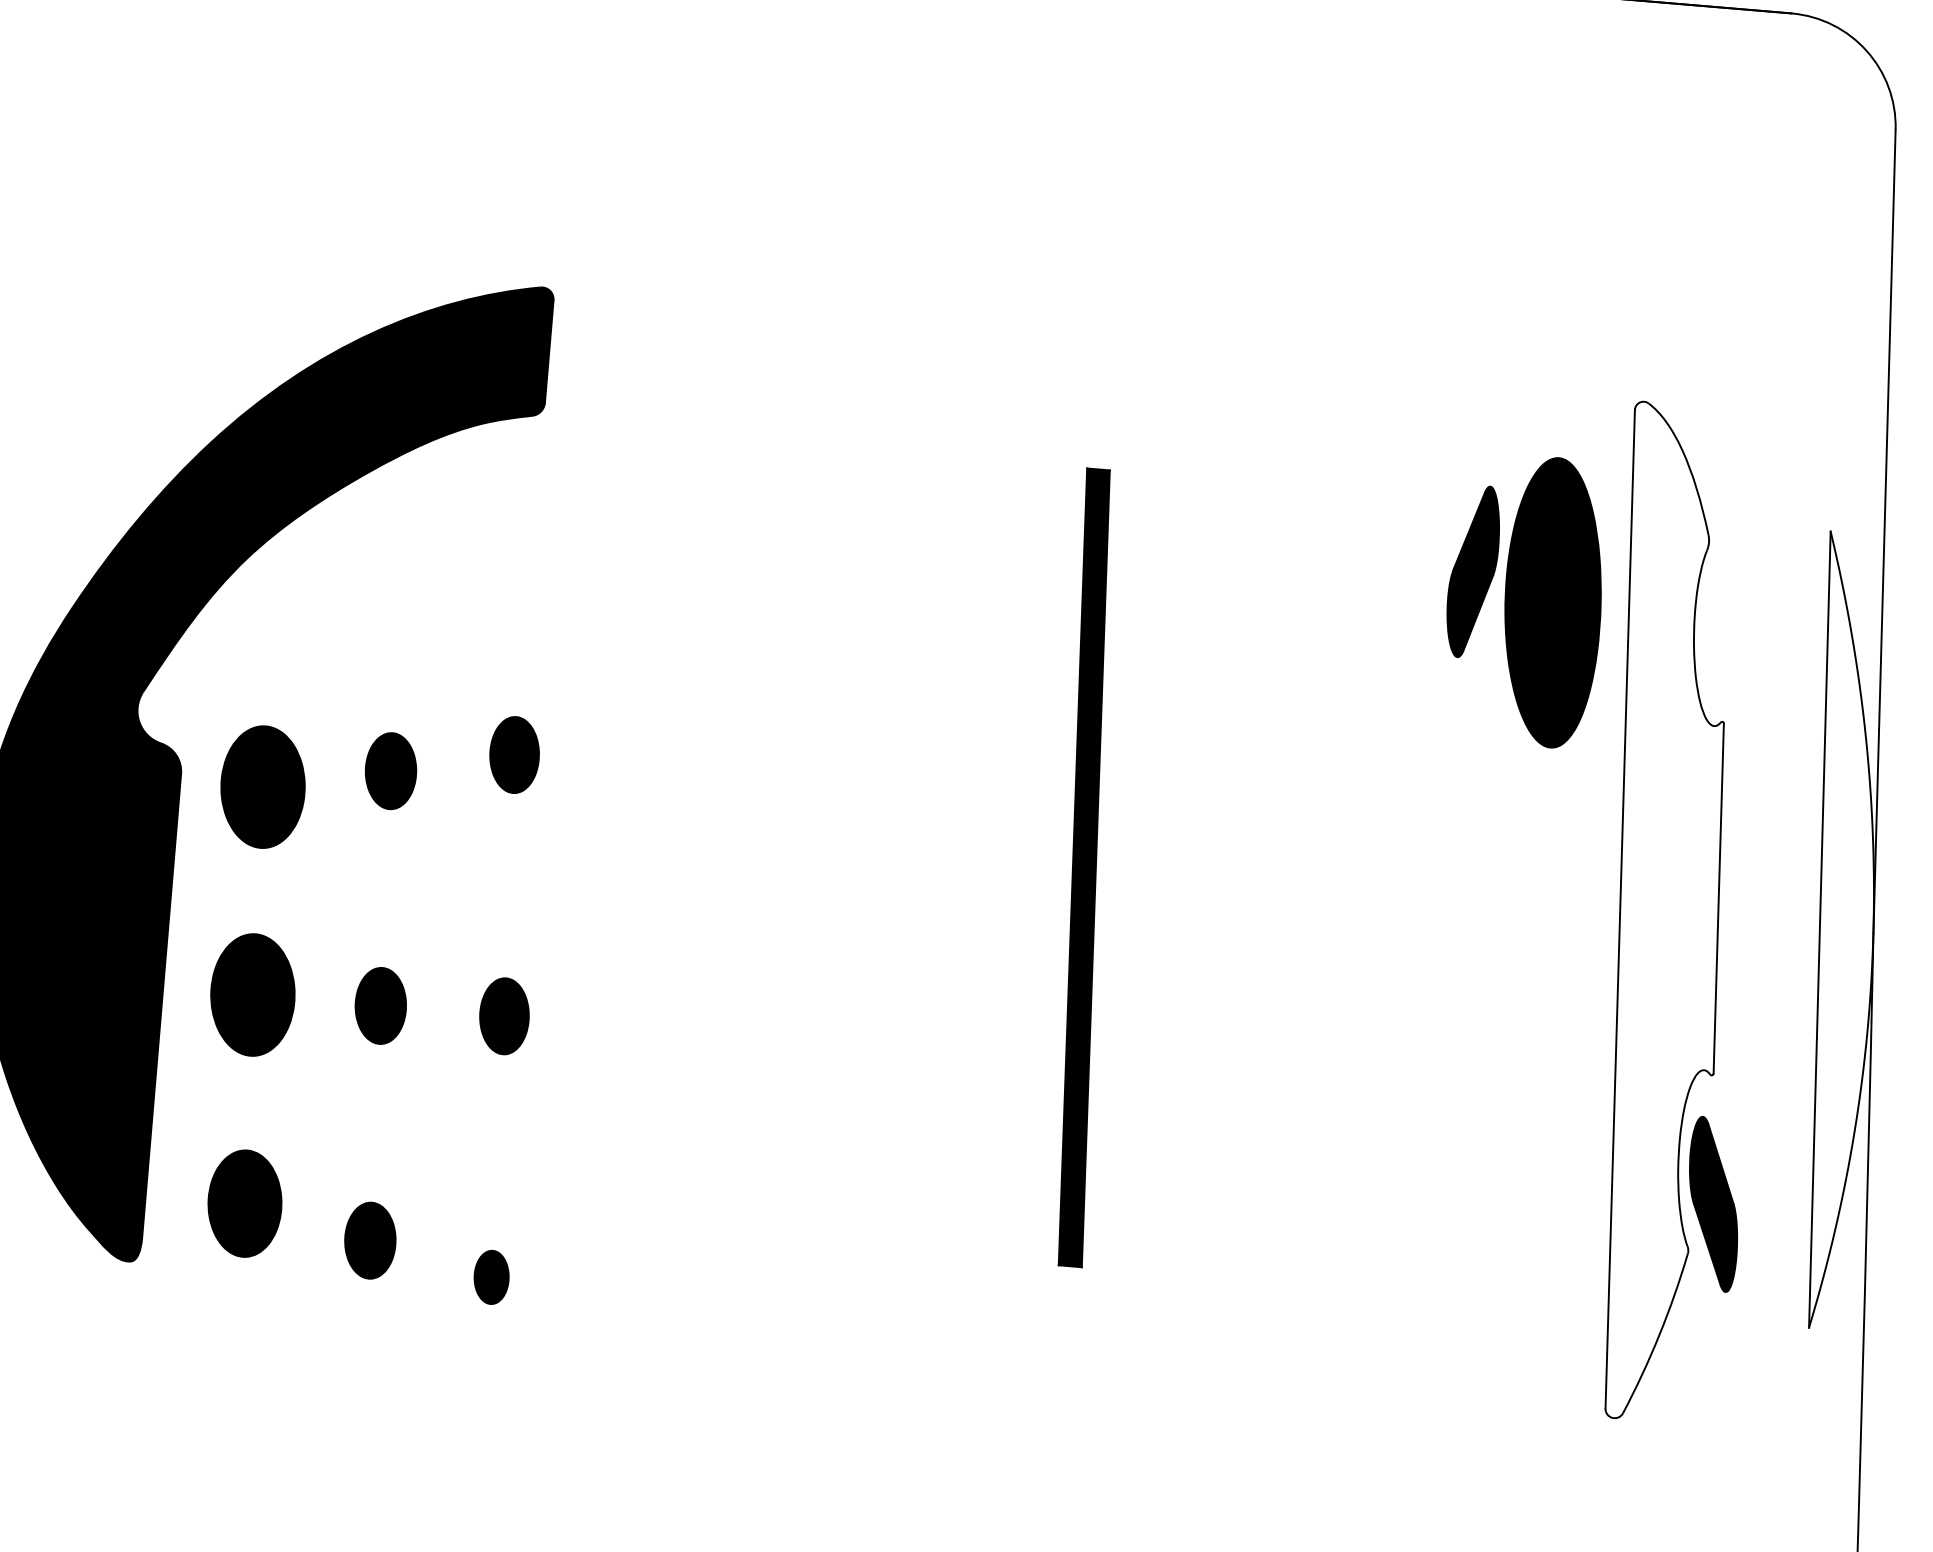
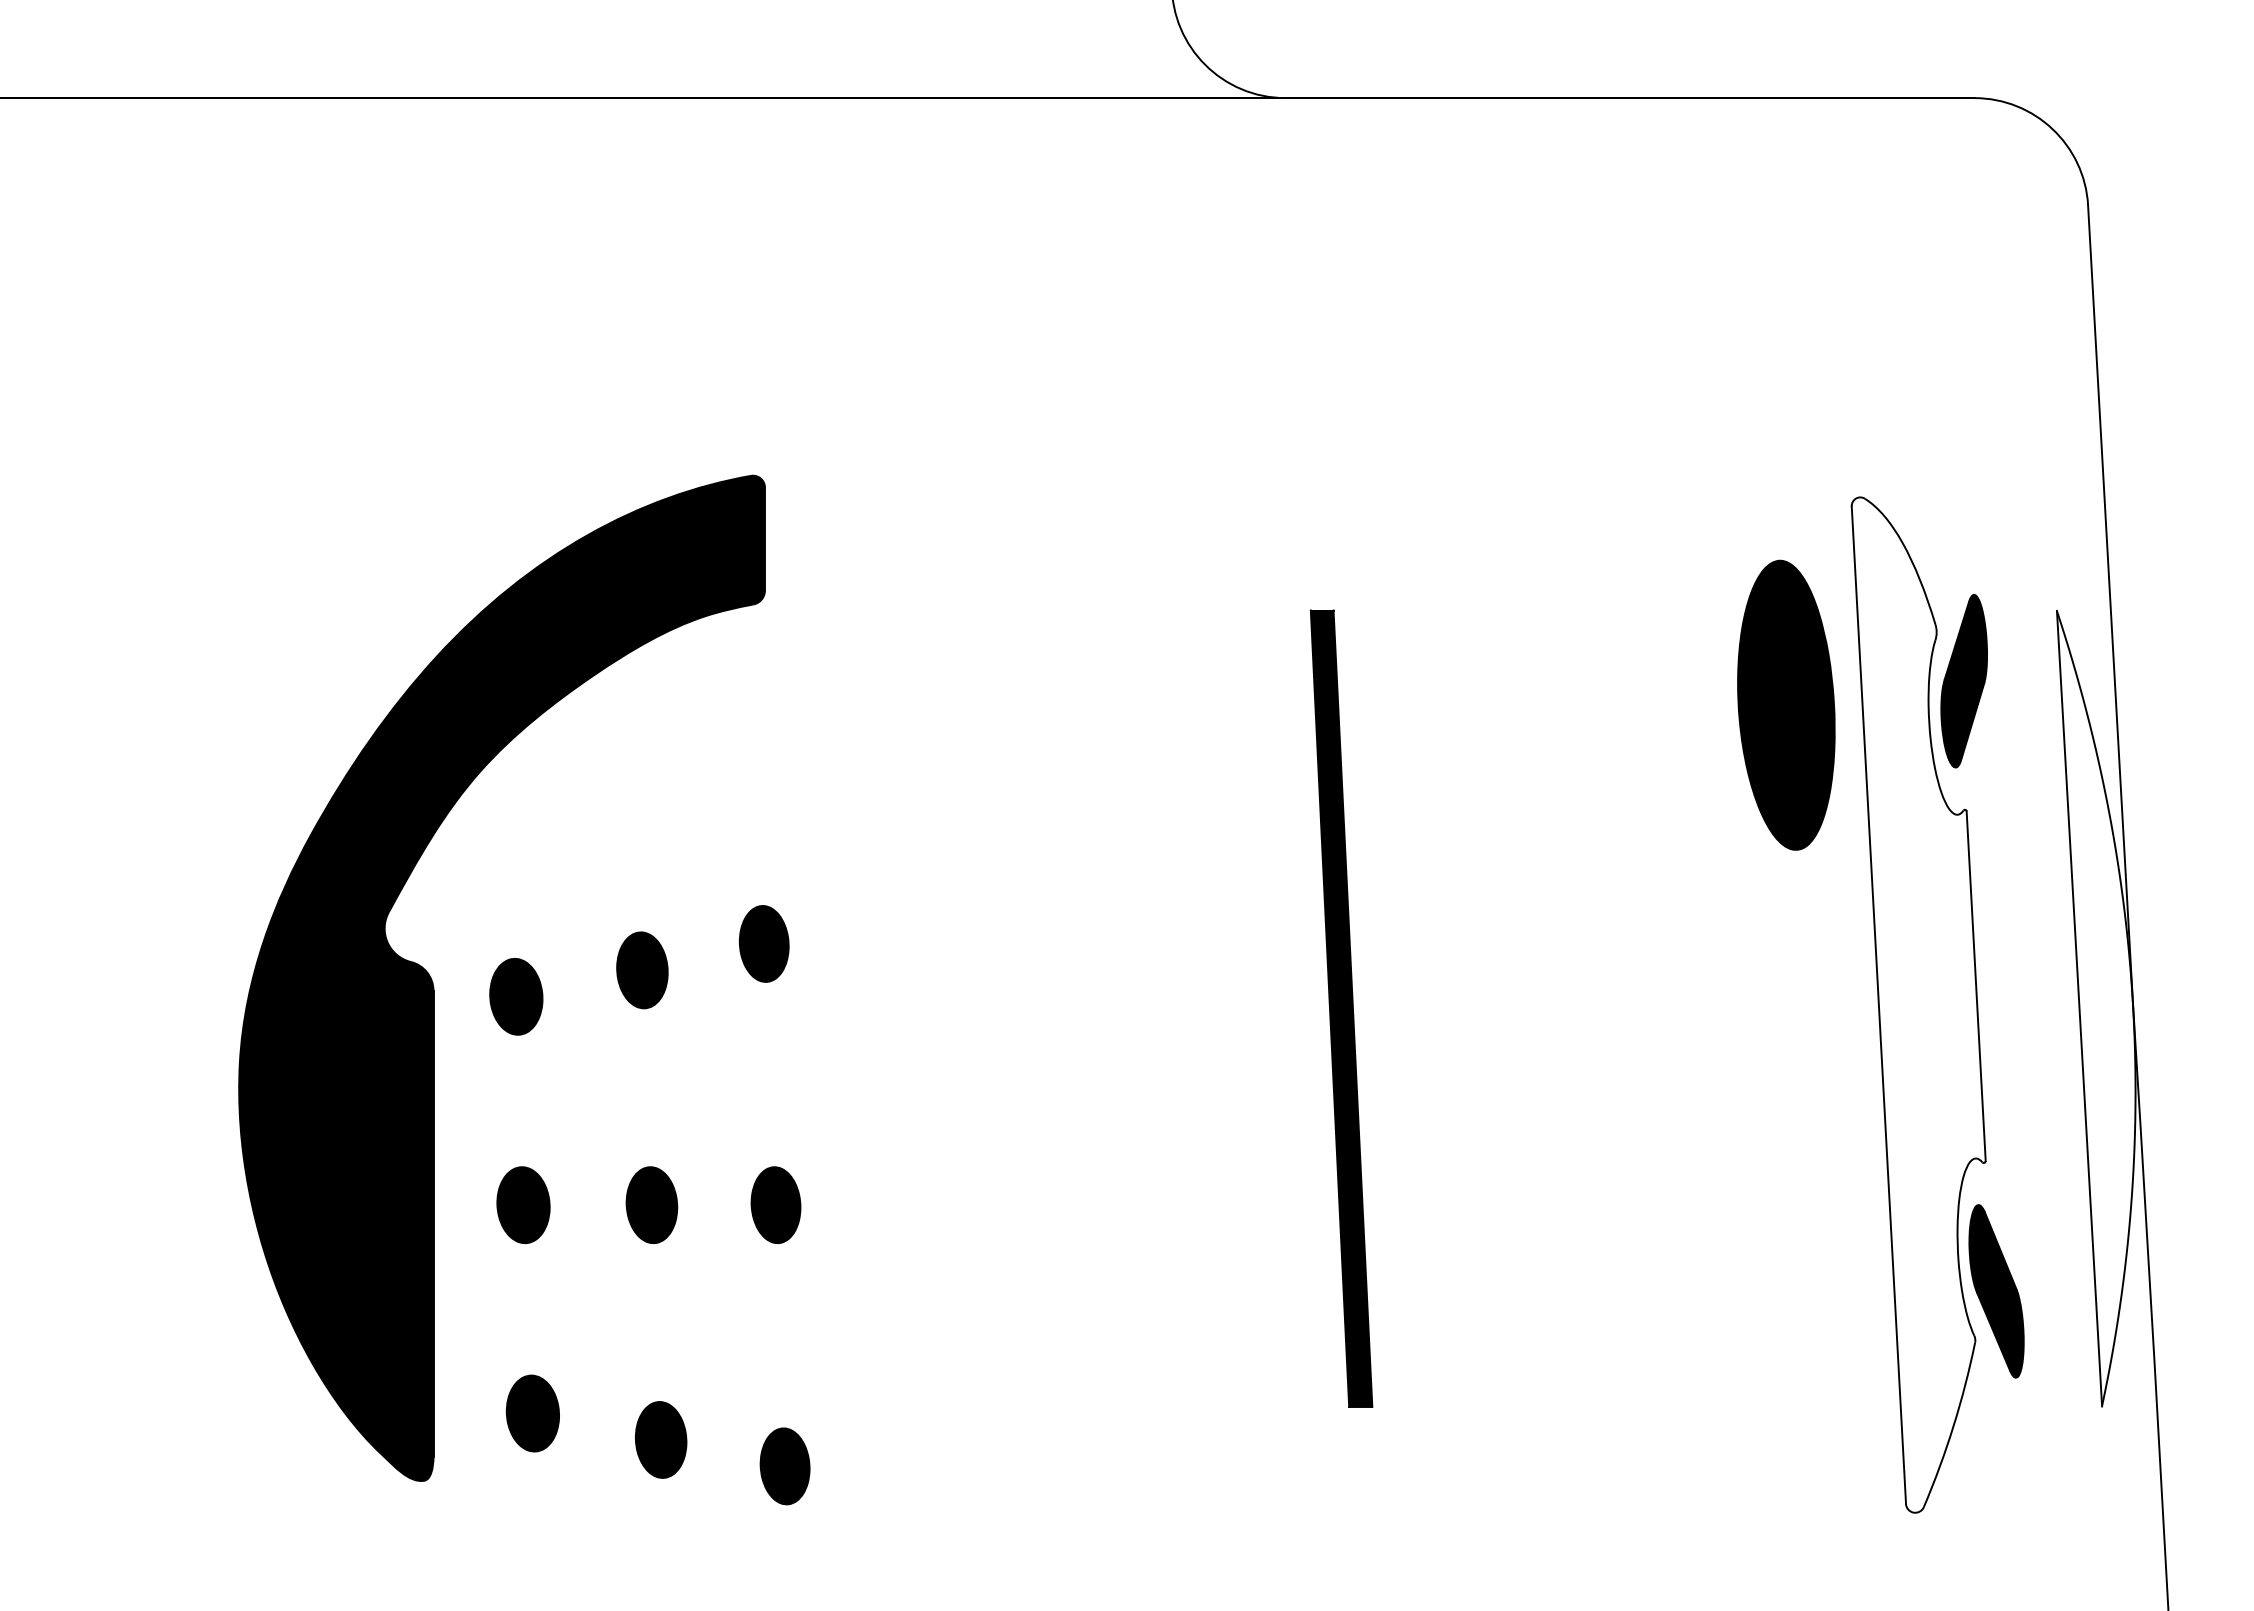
part: (1472, 572) -> (1963, 681), moved
part: (263, 786) -> (516, 996), size x0.62
part: (252, 995) -> (523, 1205), size x0.62
part: (244, 1203) -> (532, 1413), size x0.71
part: (491, 1277) -> (784, 1466), size x1.43

